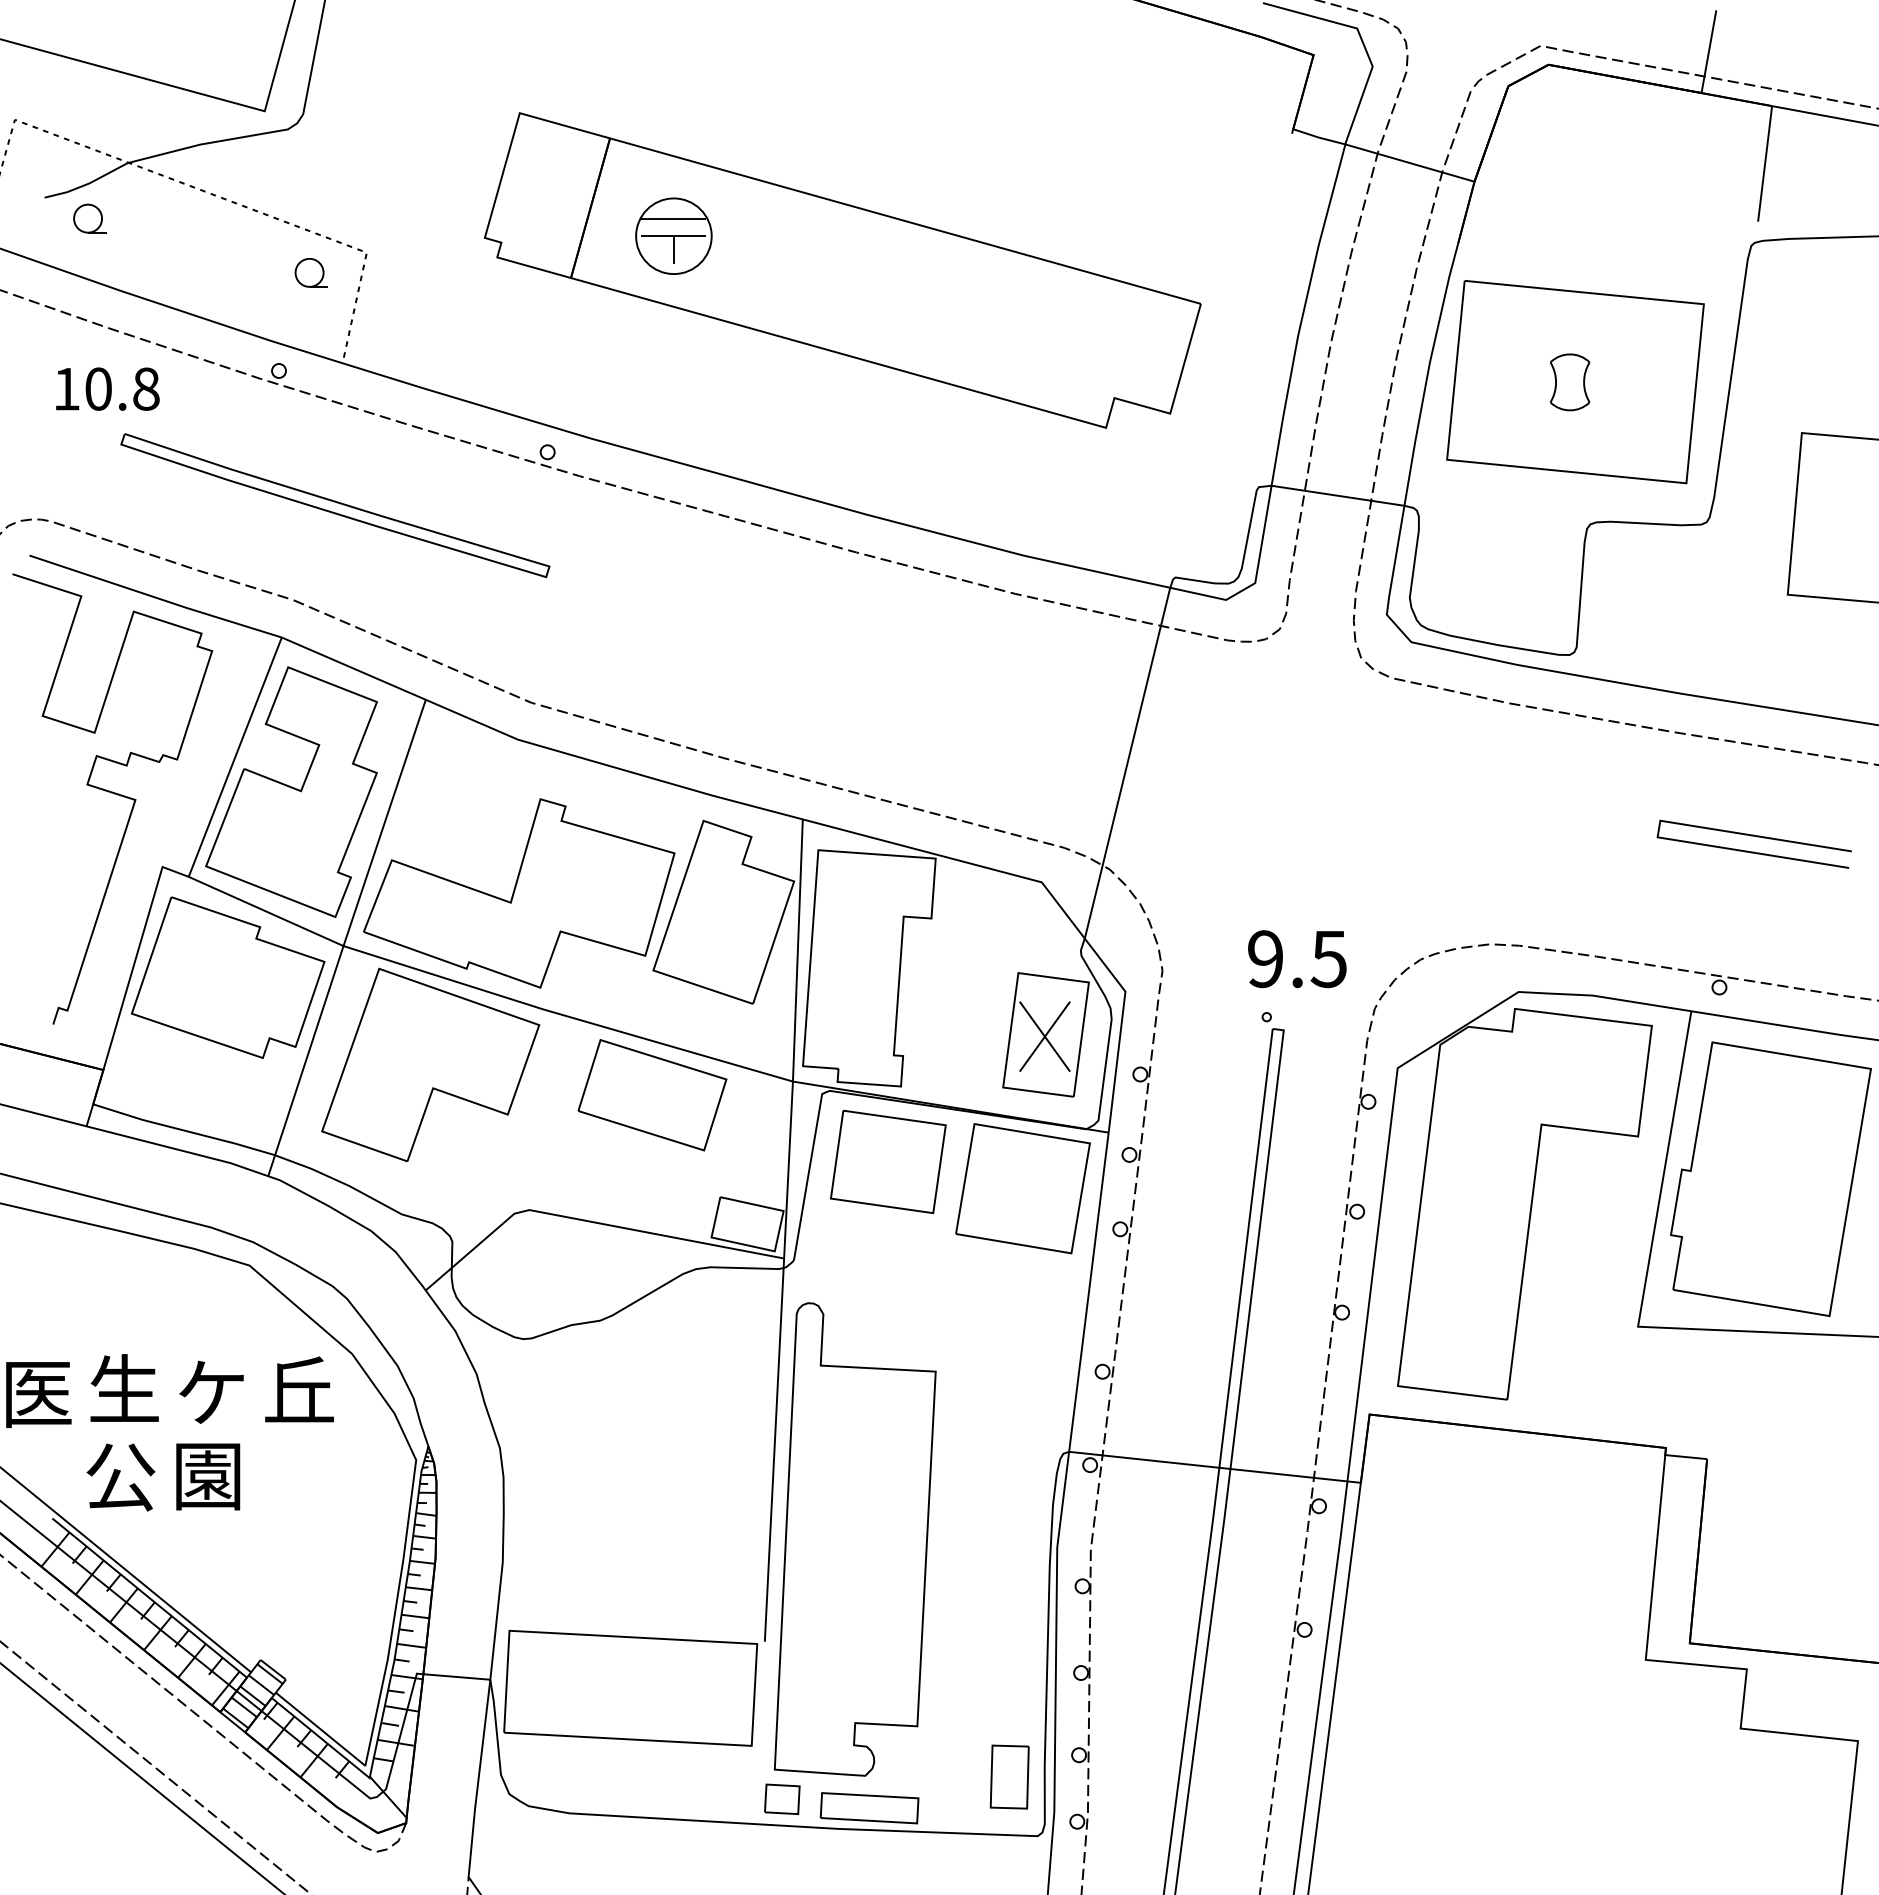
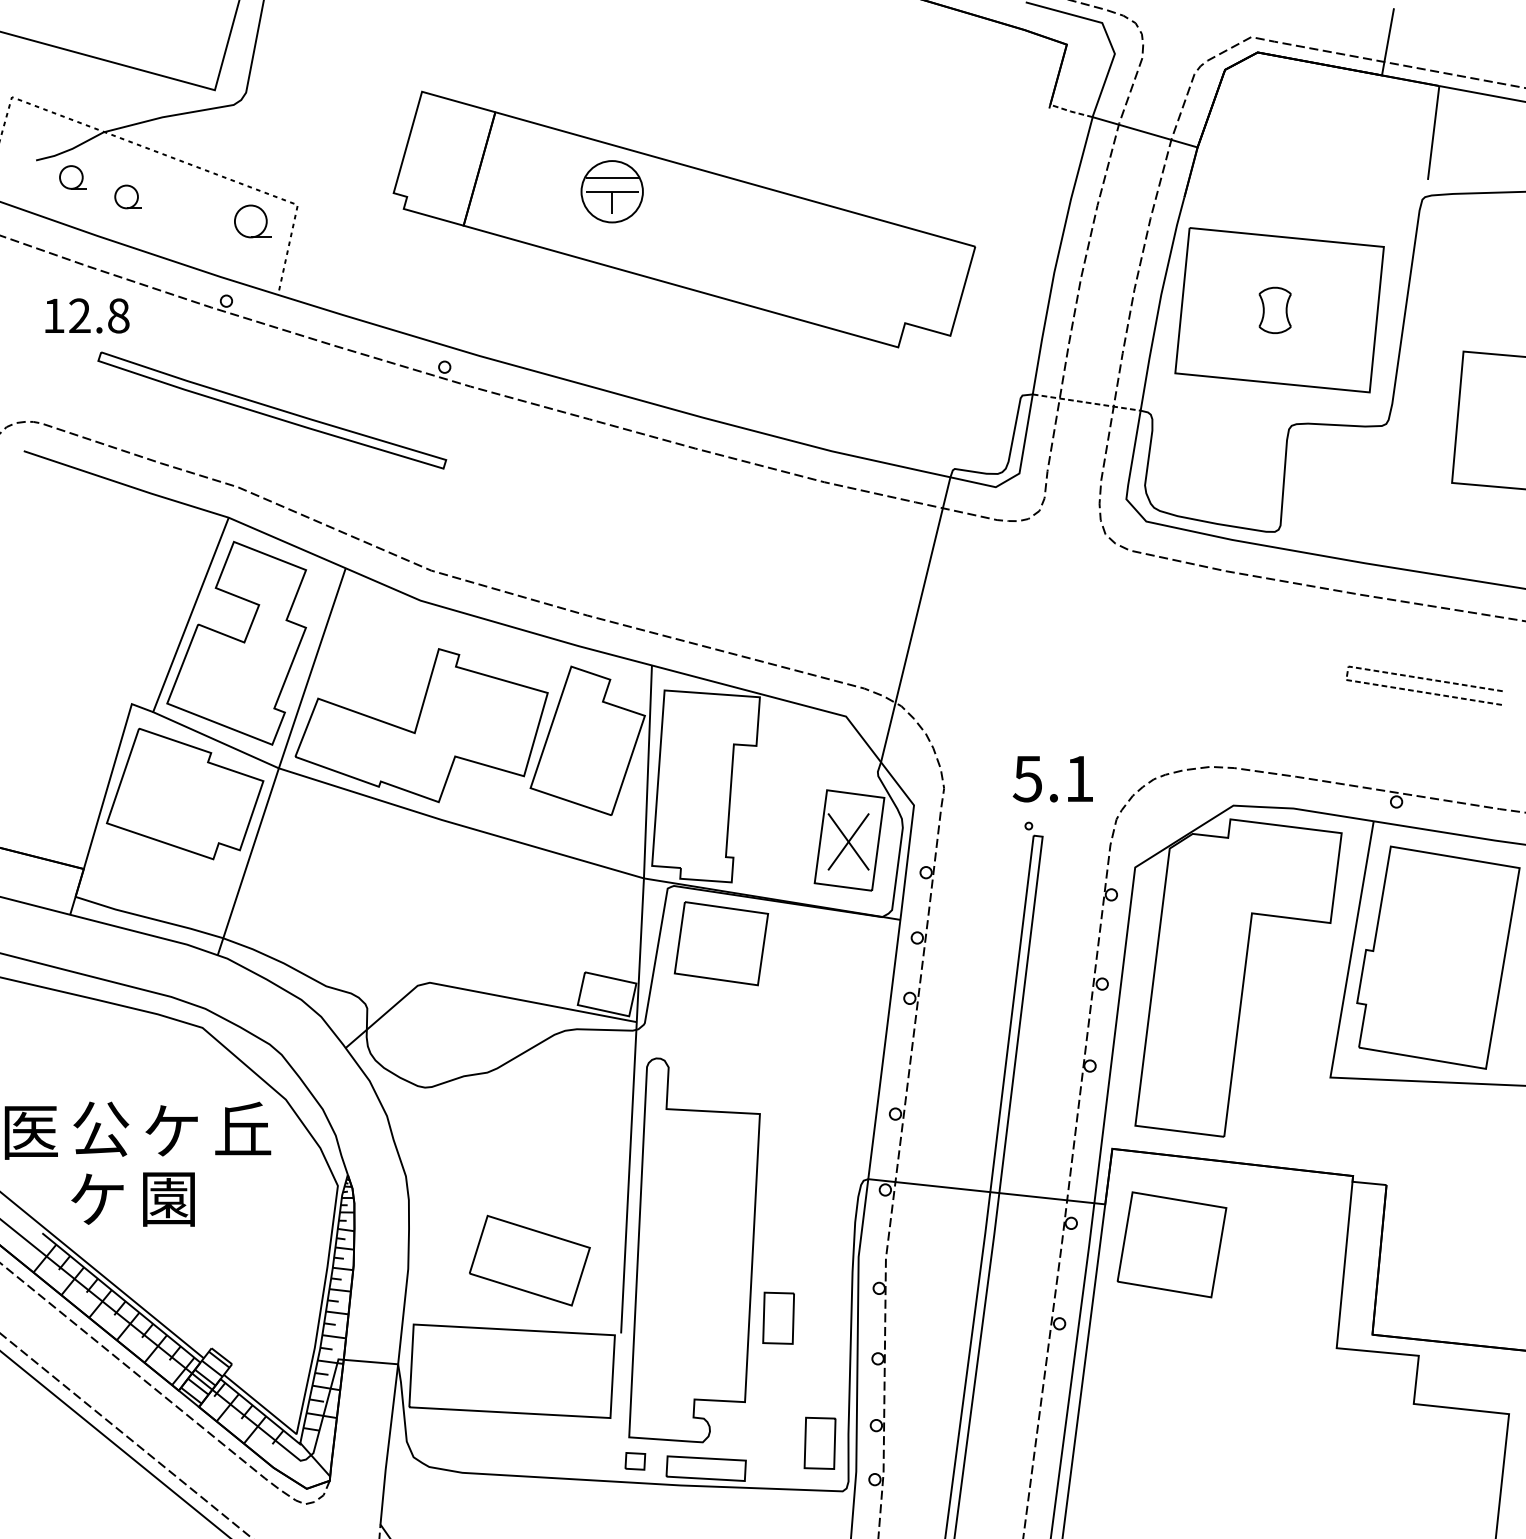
line: (1318, 137) -> (1070, 111), solid -> dashed
part: (673, 235) -> (611, 191), moved
part: (157, 242) -> (127, 196), added
part: (310, 272) -> (252, 221), size x1.4
text: (98, 388) -> (79, 315), 10.8 -> 12.8
line: (1338, 495) -> (1087, 402), solid -> dashed
curve: (114, 794) -> (92, 645), removed
line: (1659, 828) -> (1347, 672), solid -> dashed
text: (1296, 959) -> (1052, 779), 9.5 -> 5.1
part: (430, 1064) -> (349, 864), removed
part: (652, 1095) -> (529, 1260), moved
part: (1022, 1188) -> (1171, 1244), moved
text: (124, 1389) -> (100, 1128), 生 -> 公
text: (120, 1477) -> (97, 1200), 公 -> ケ
part: (958, 1622) -> (778, 1317), added
part: (782, 1798) -> (635, 1460), size x0.7

